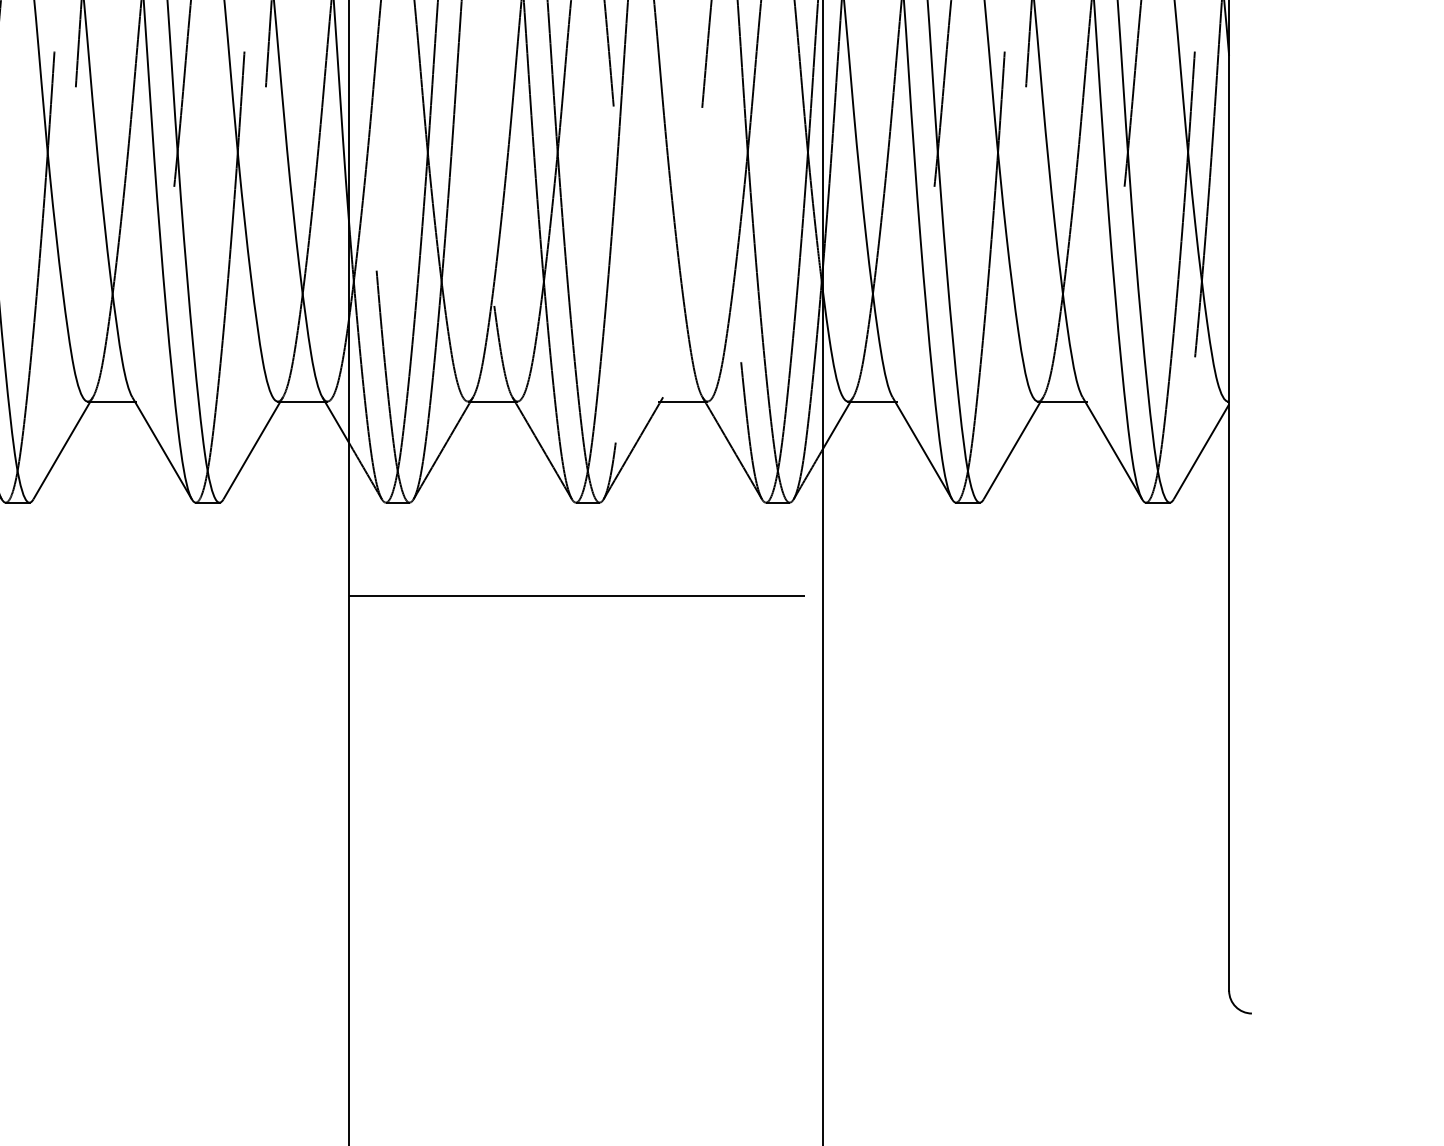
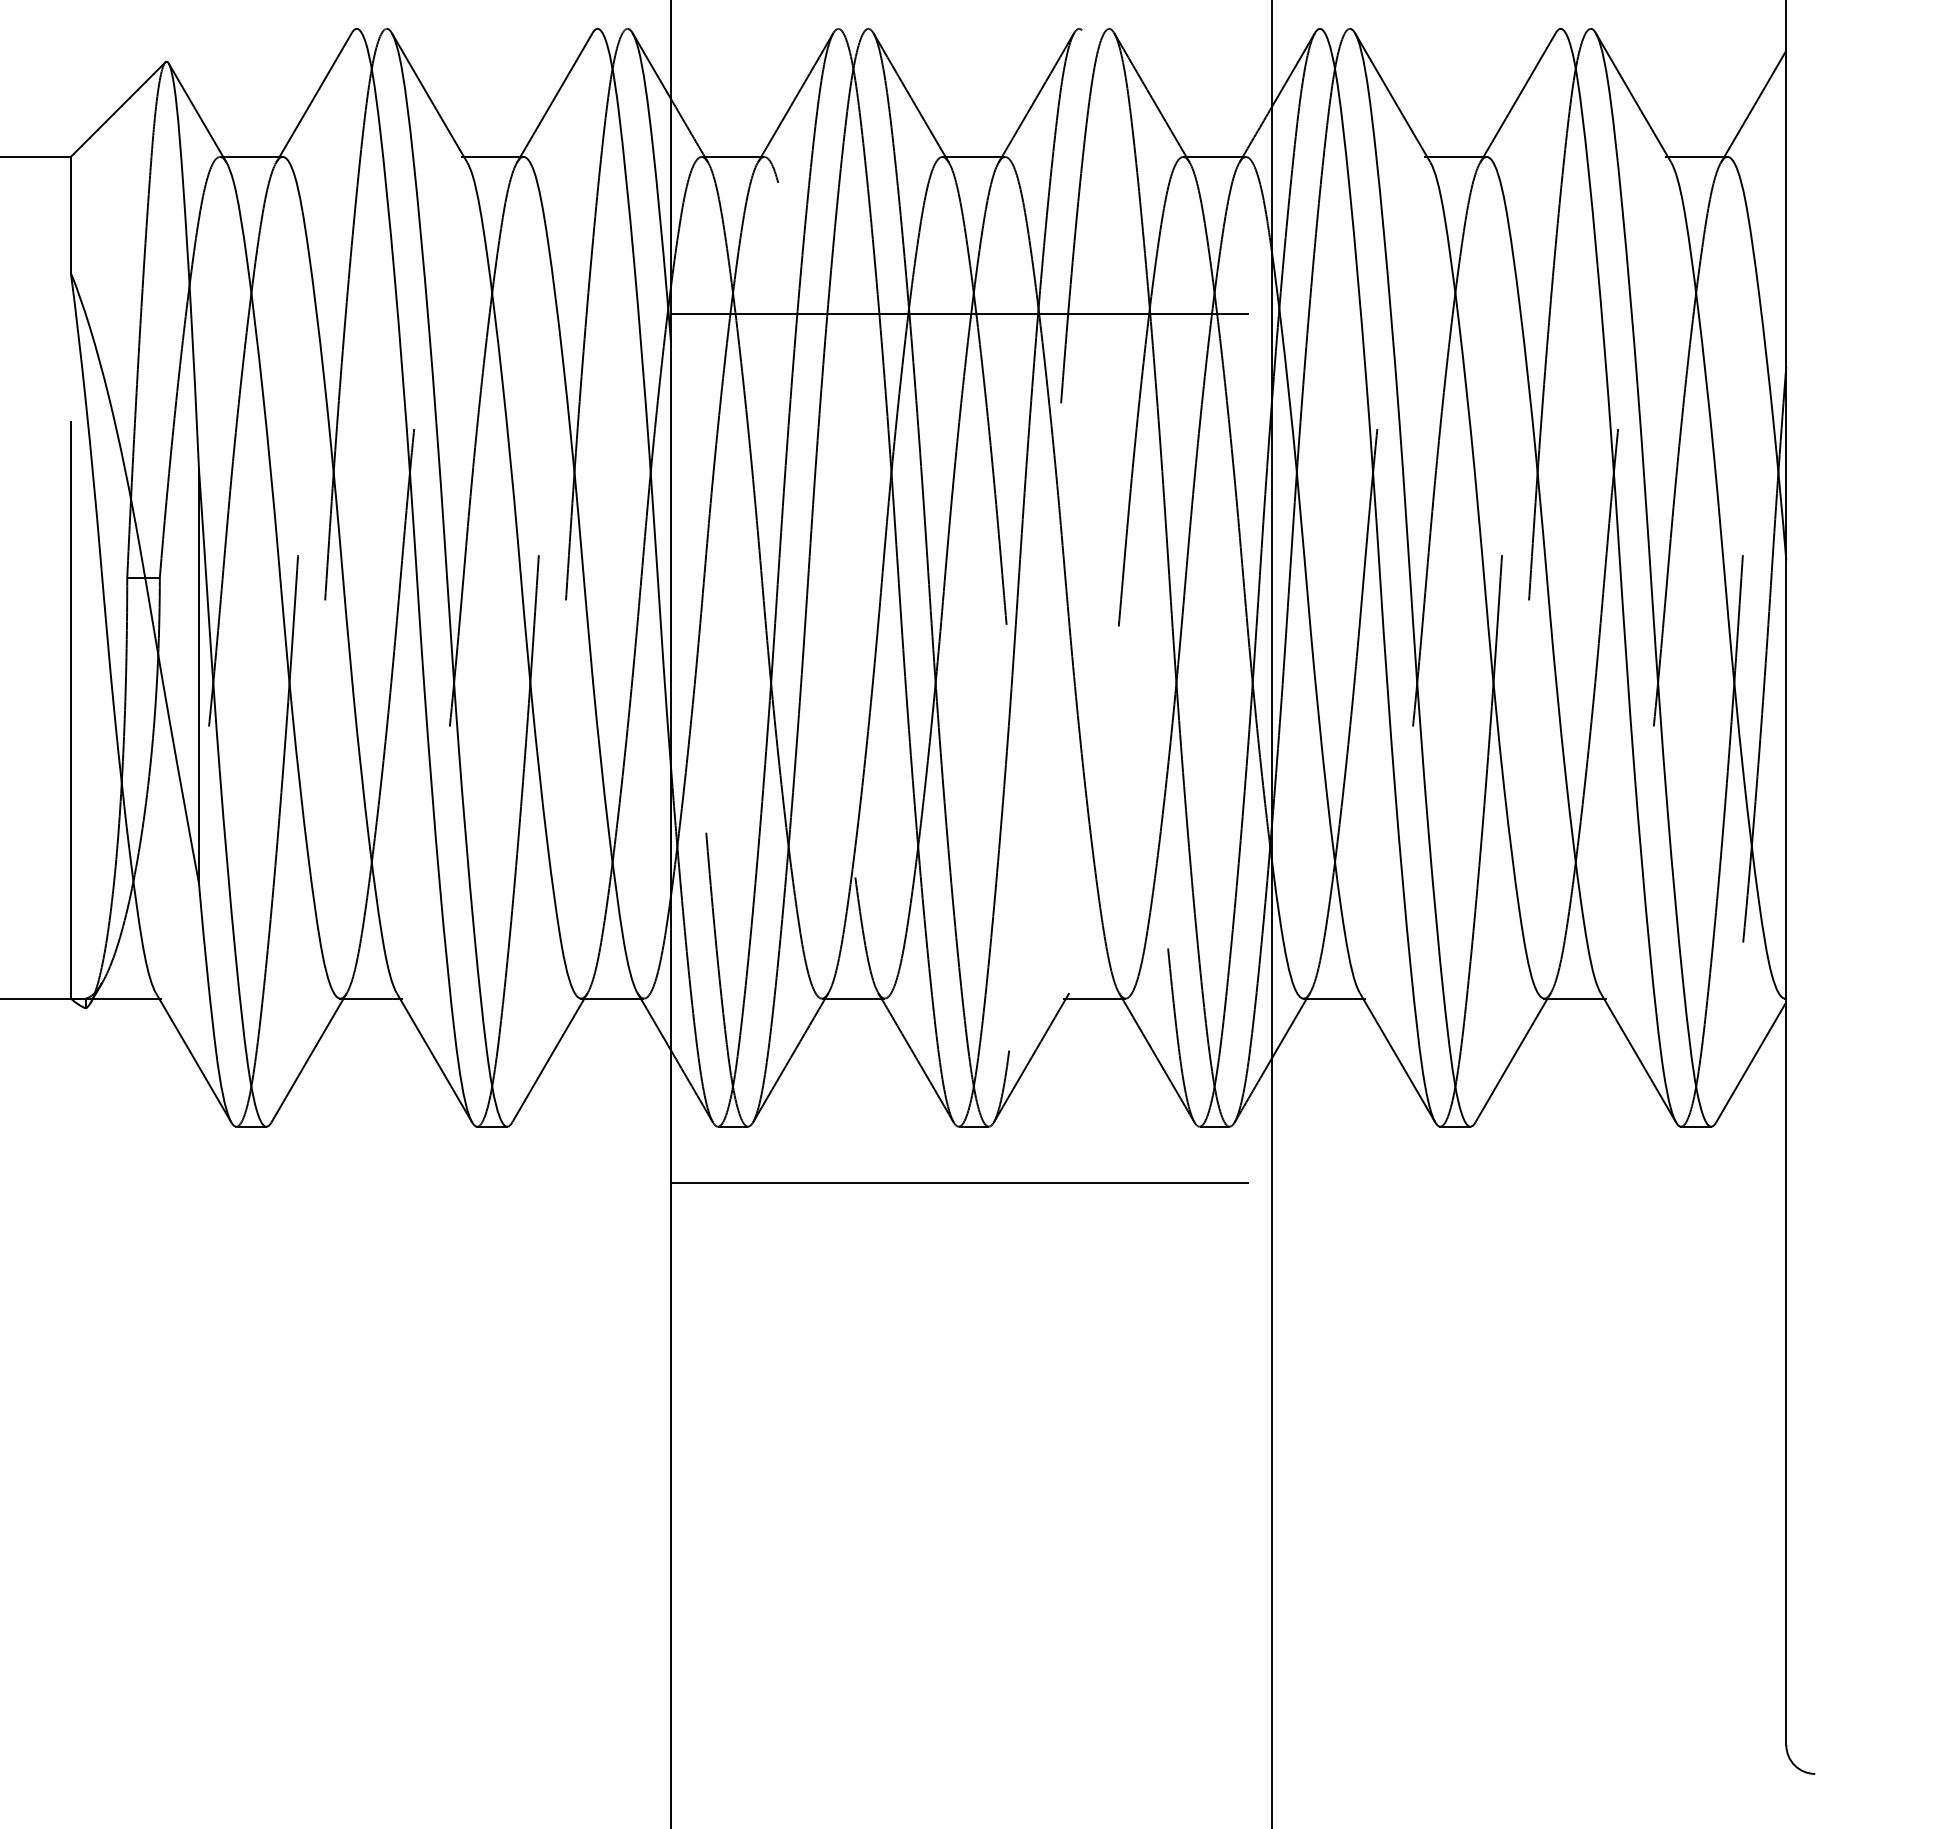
line: (585, 595) -> (971, 1182), moved

